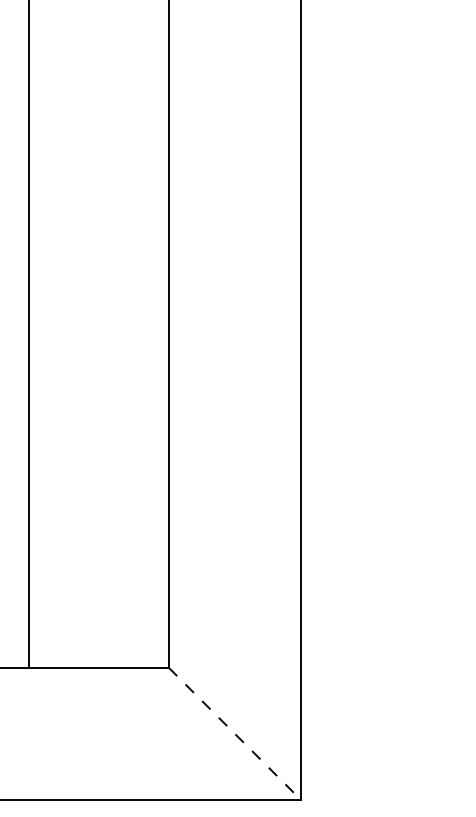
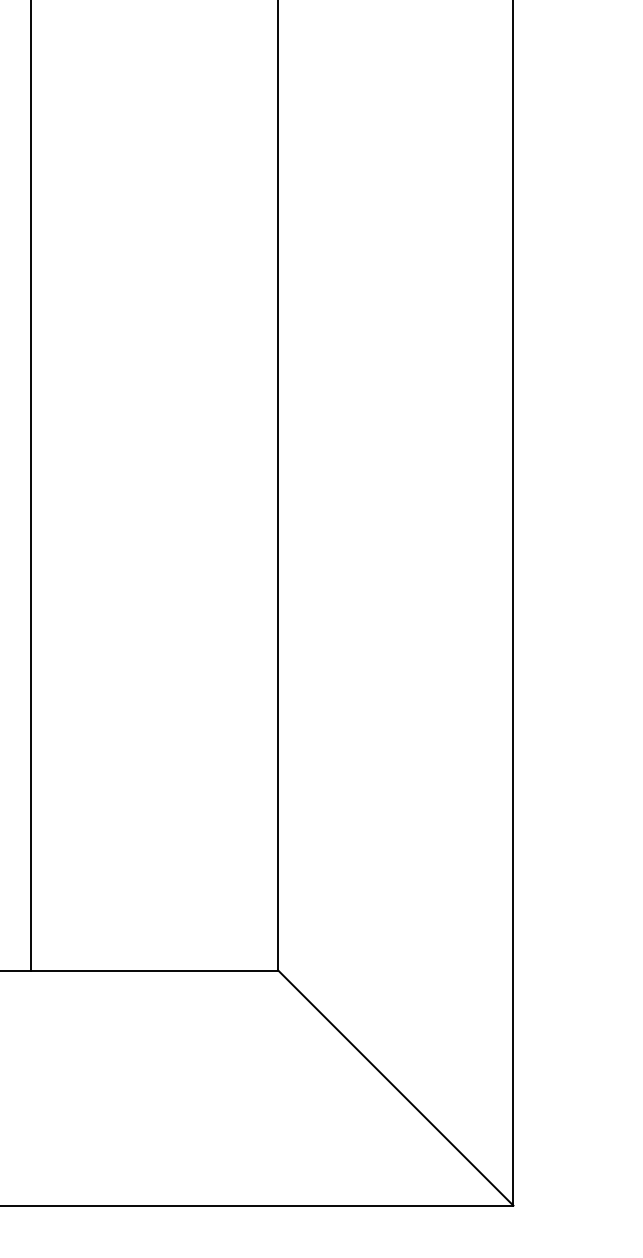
line: (235, 734) -> (396, 1088), dashed -> solid

